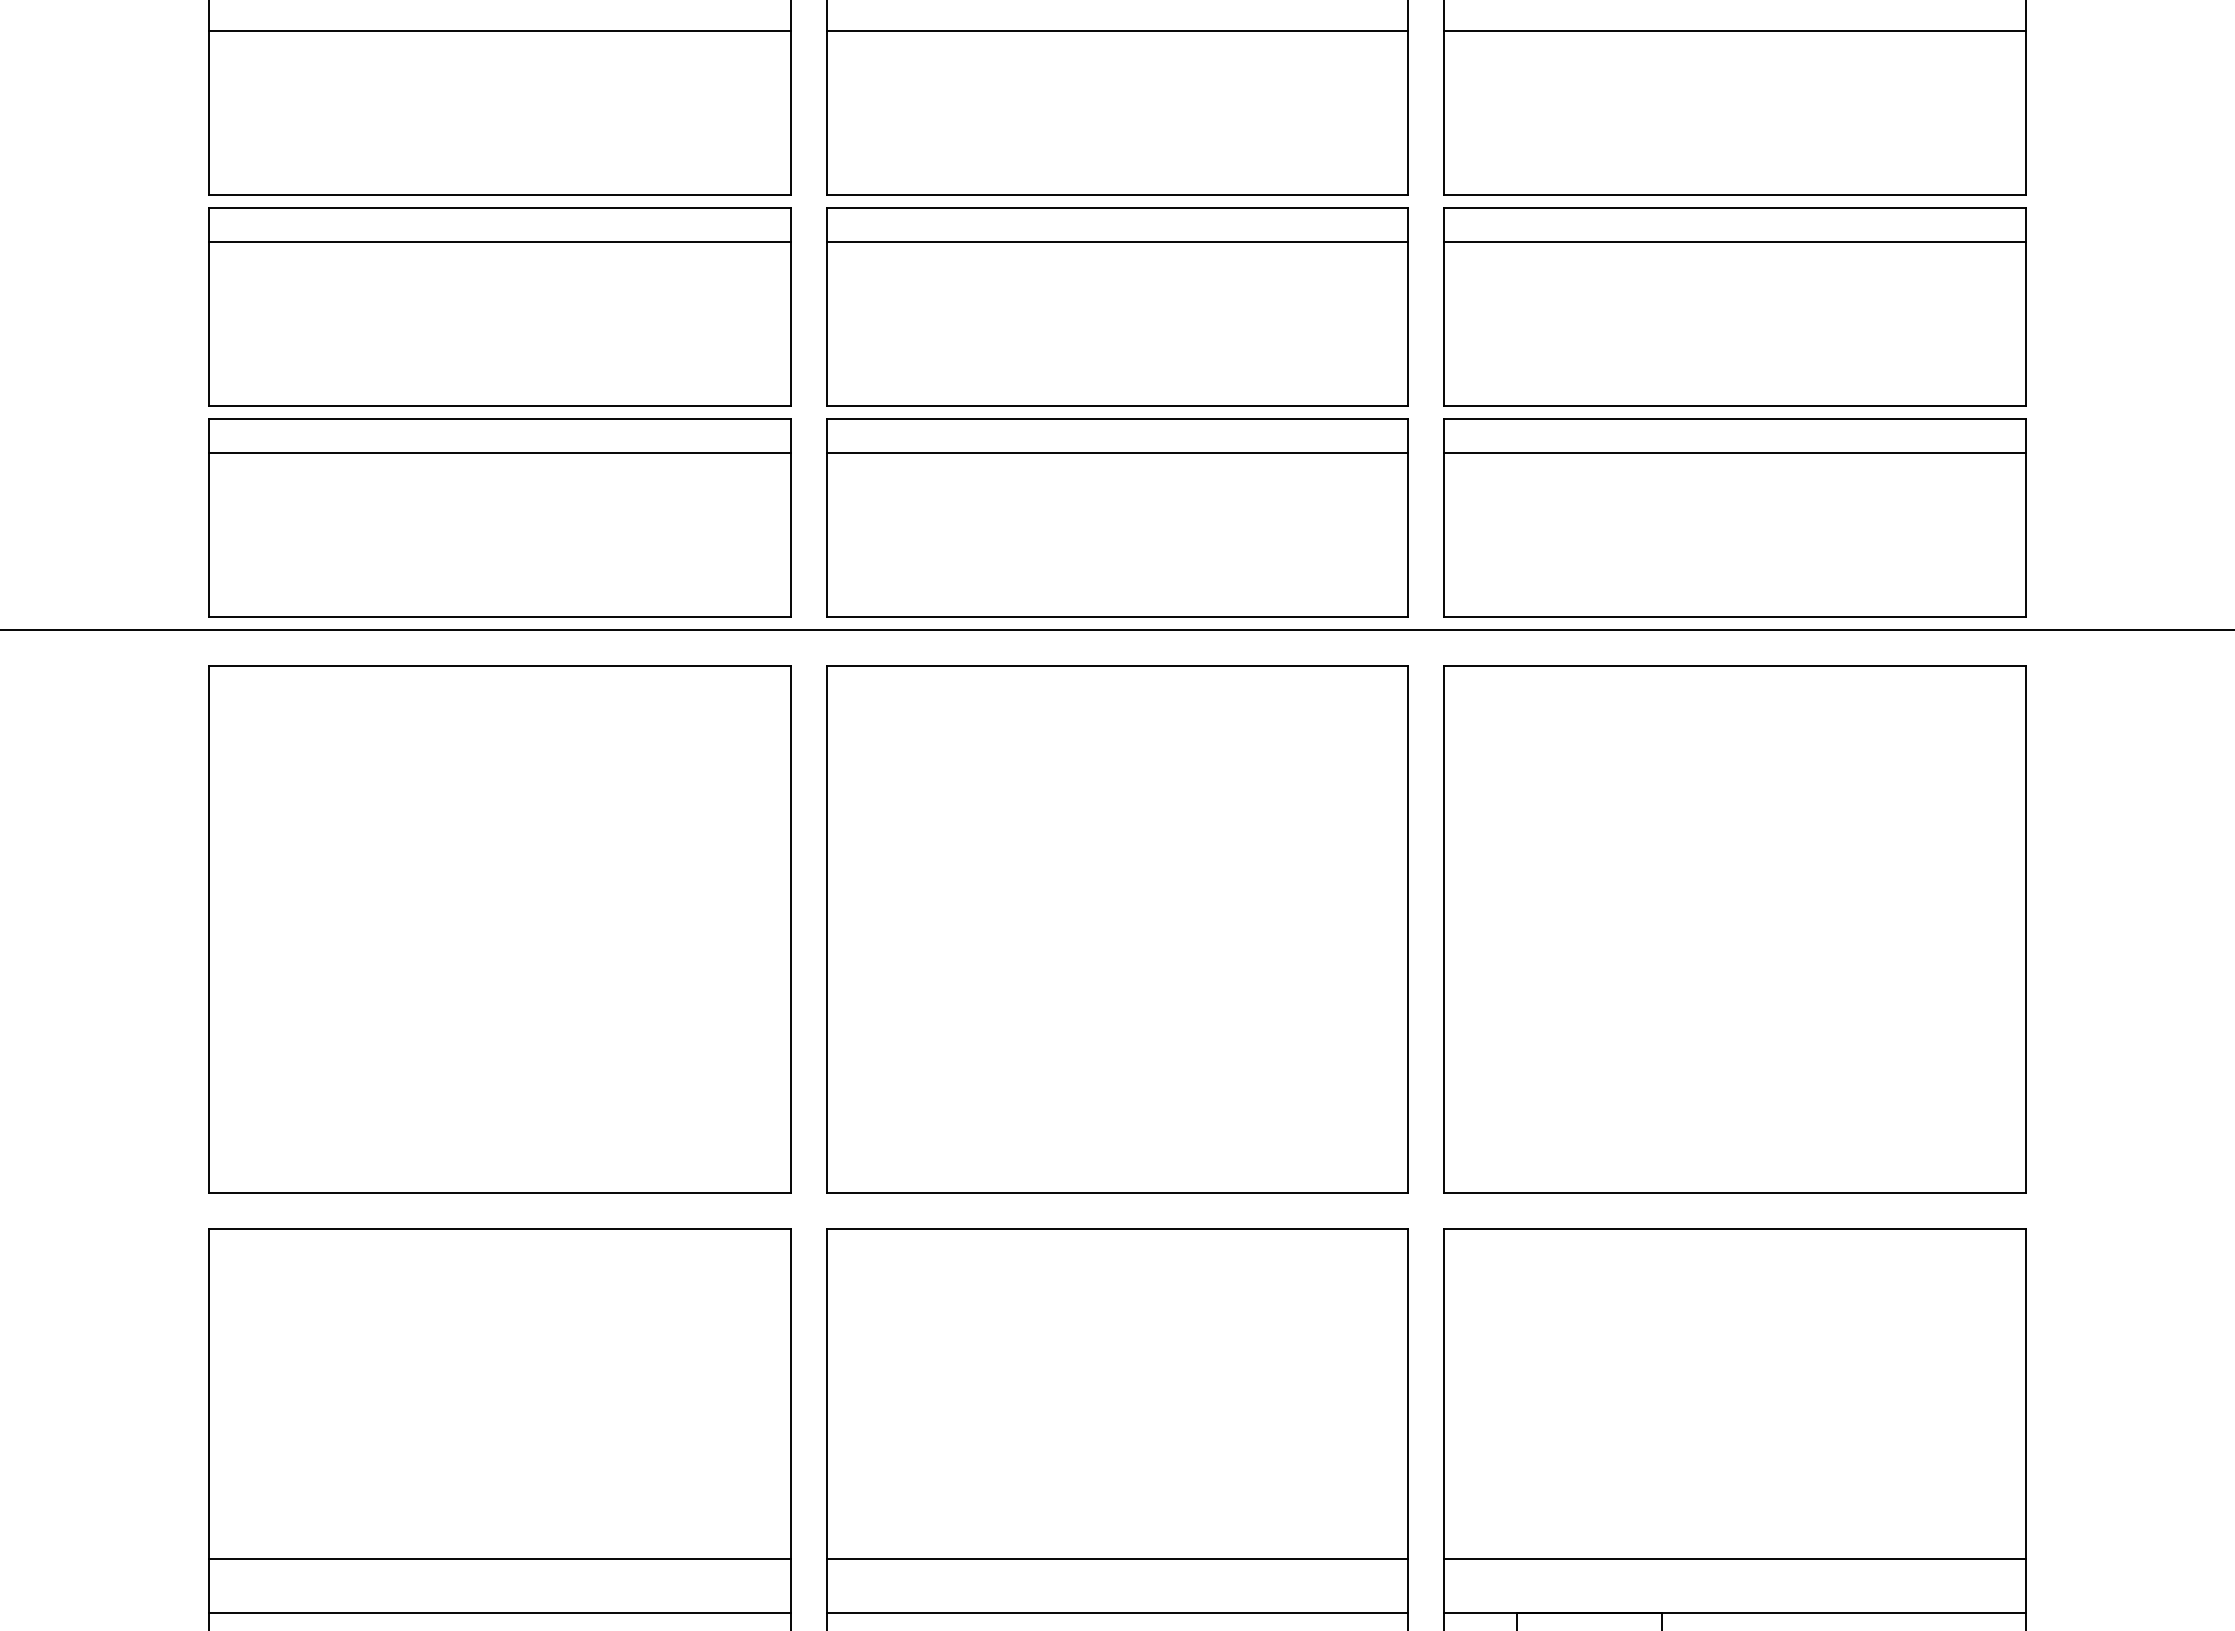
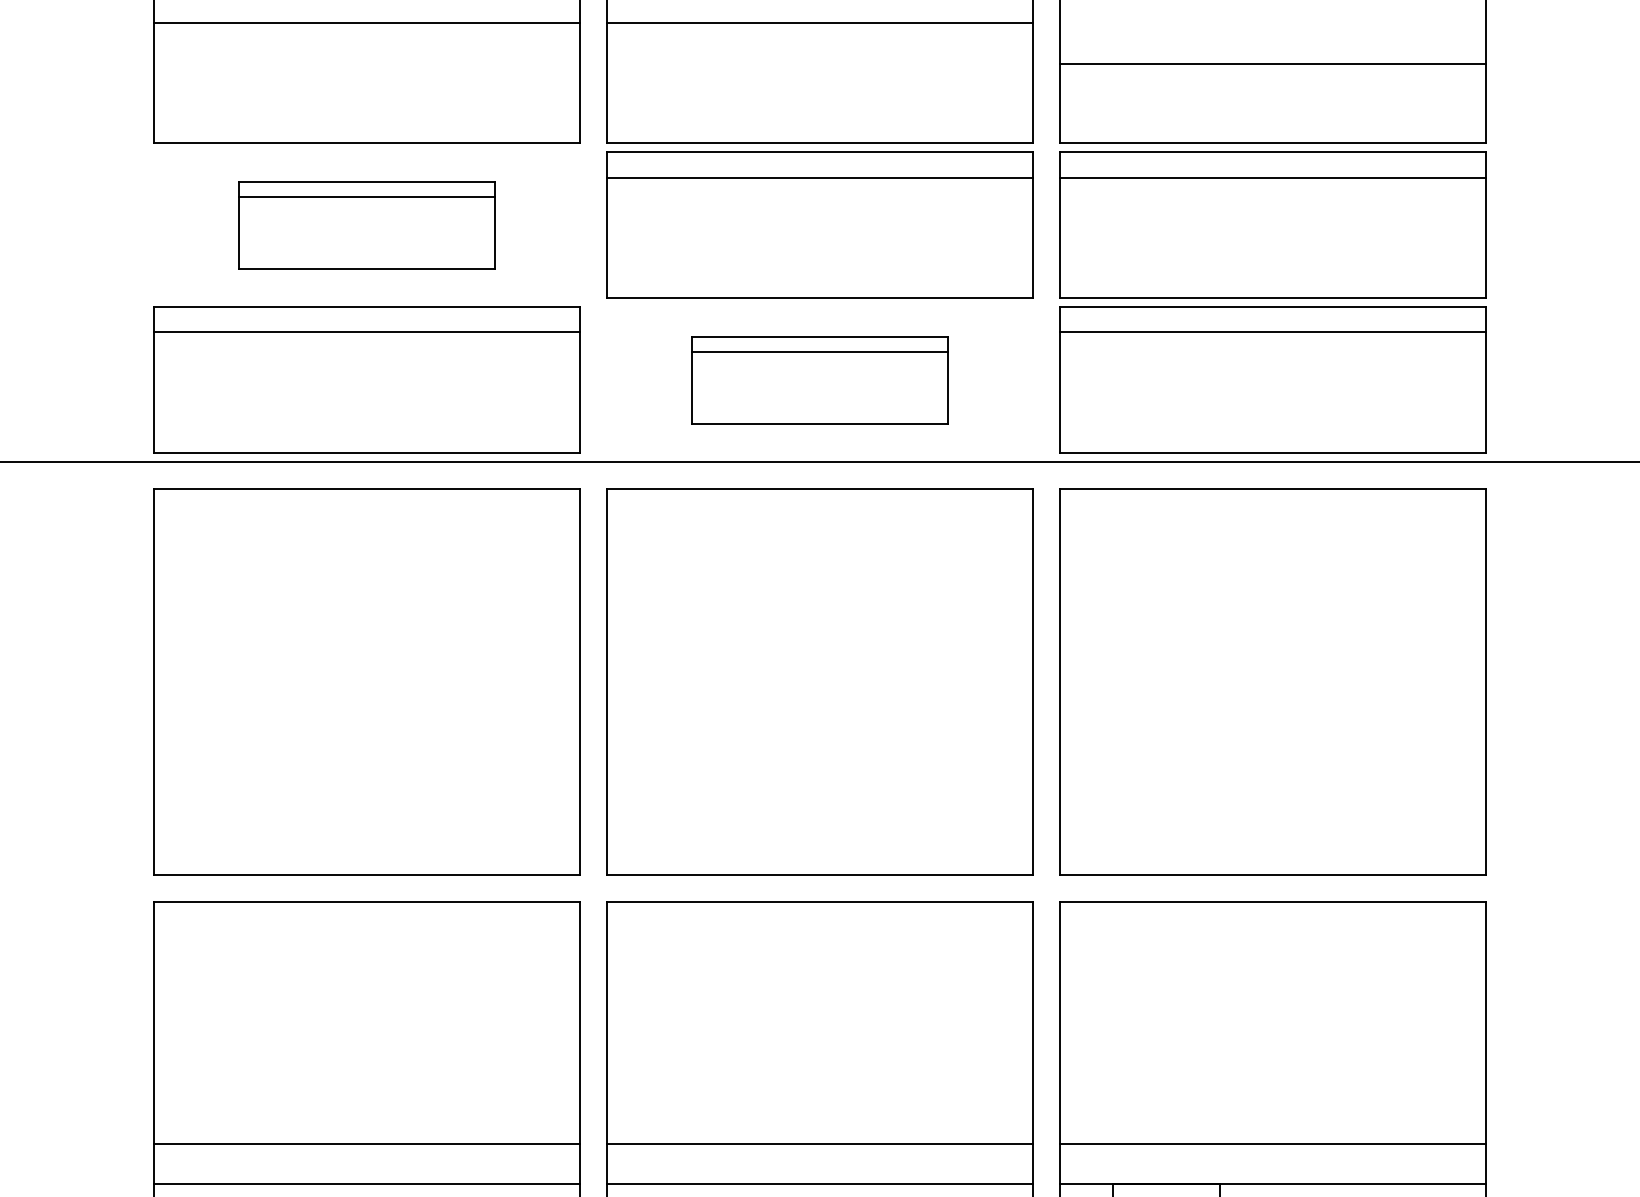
line: (1734, 30) -> (1272, 63), moved
part: (499, 306) -> (366, 224), size x0.6
part: (1117, 517) -> (820, 379), size x0.6

